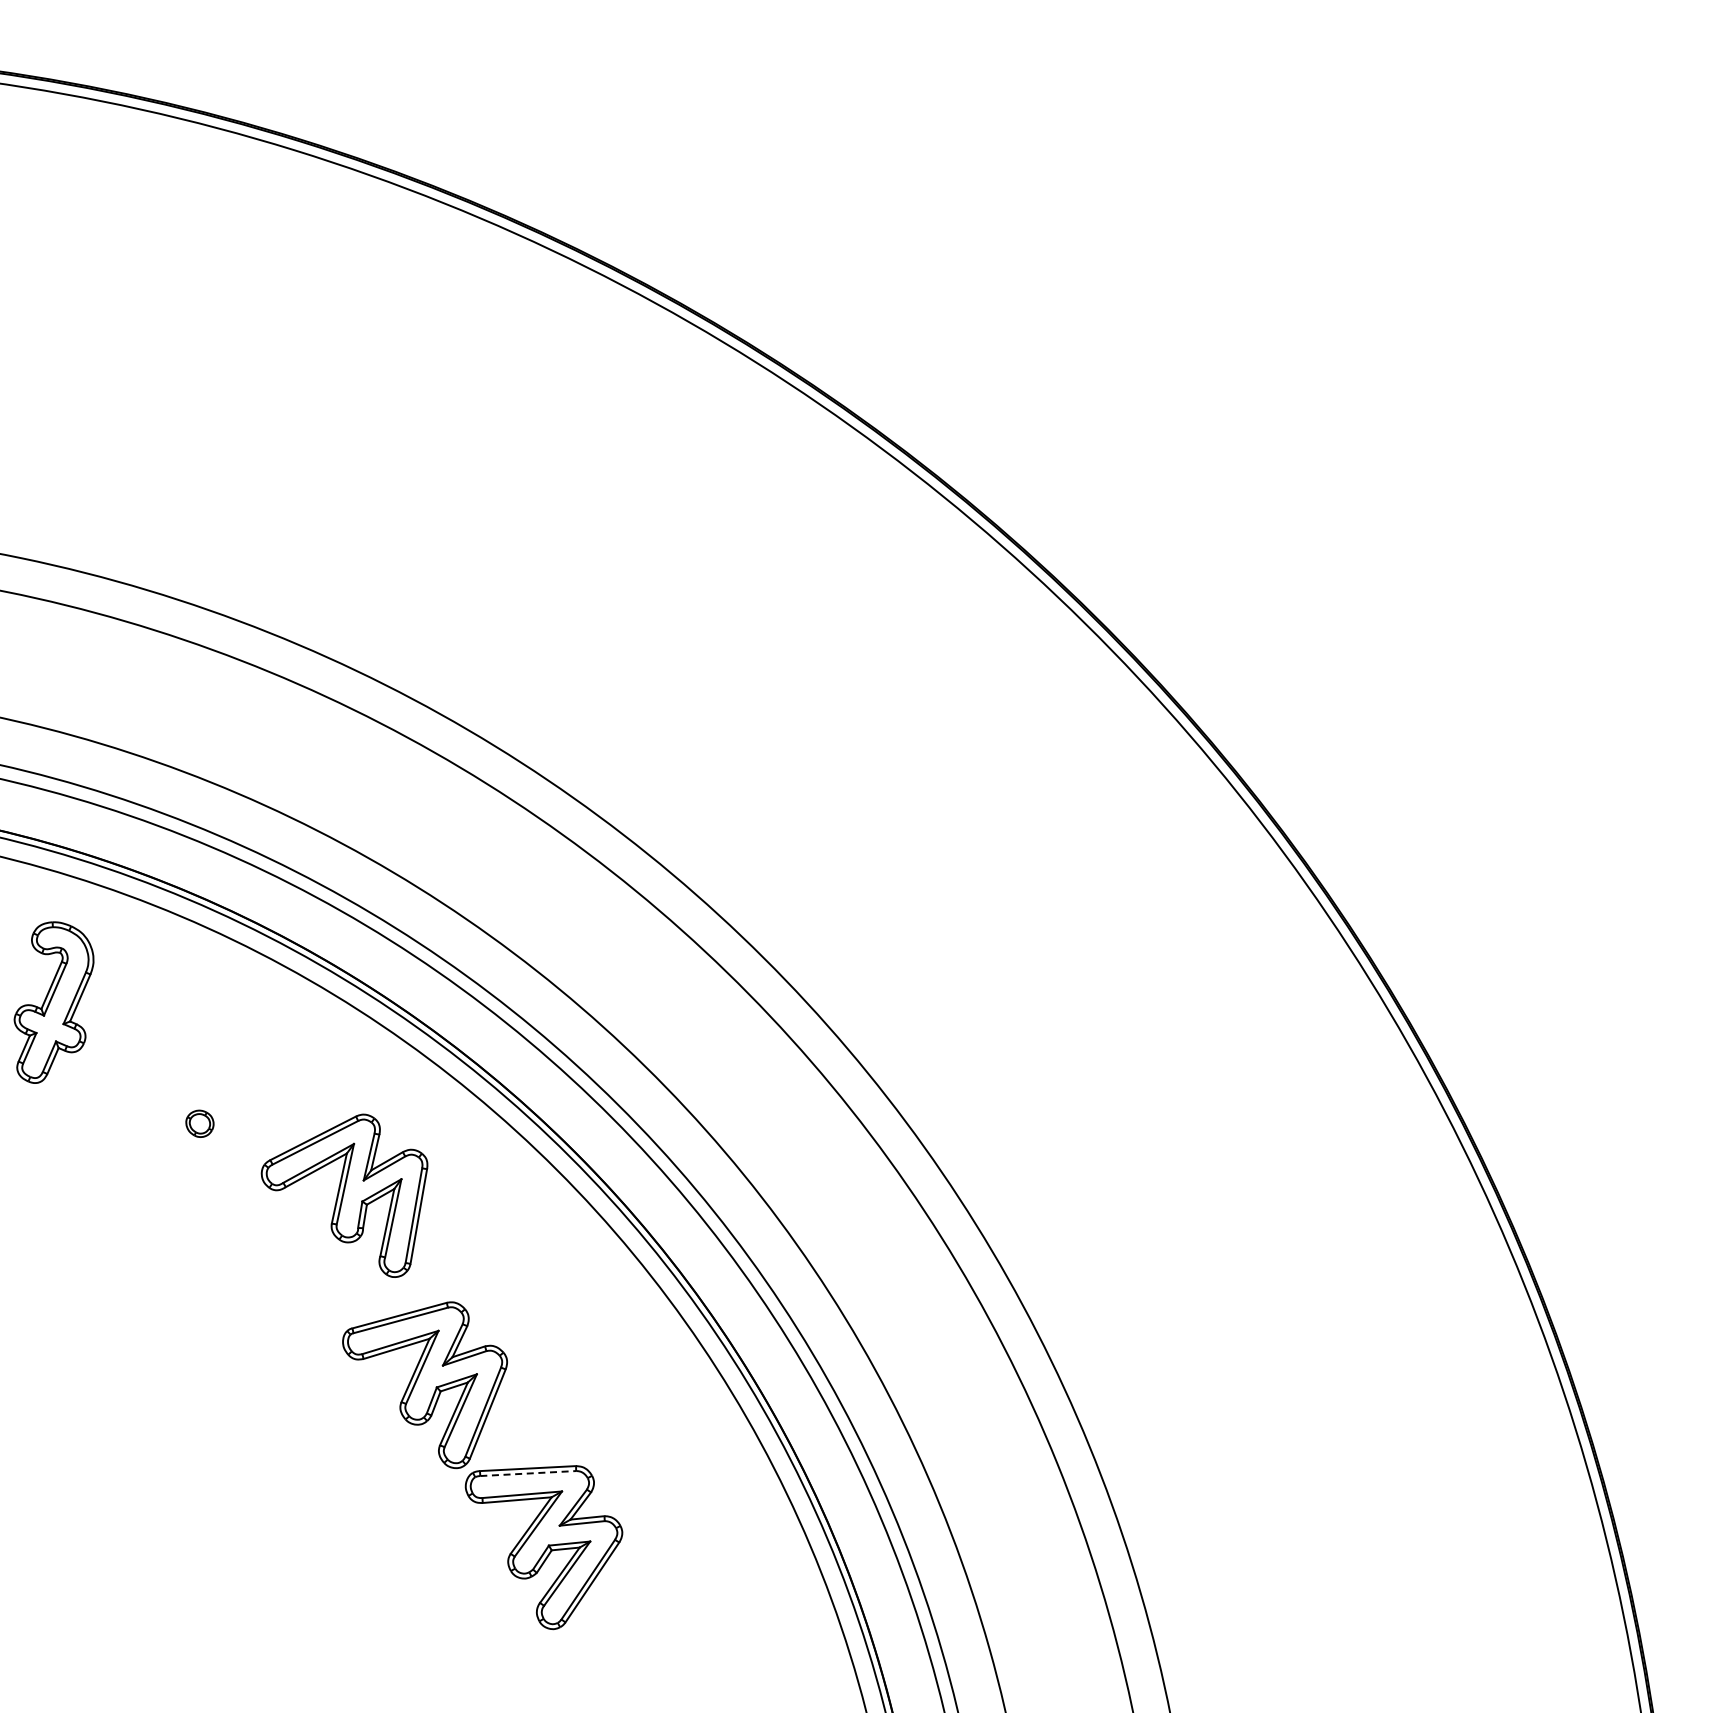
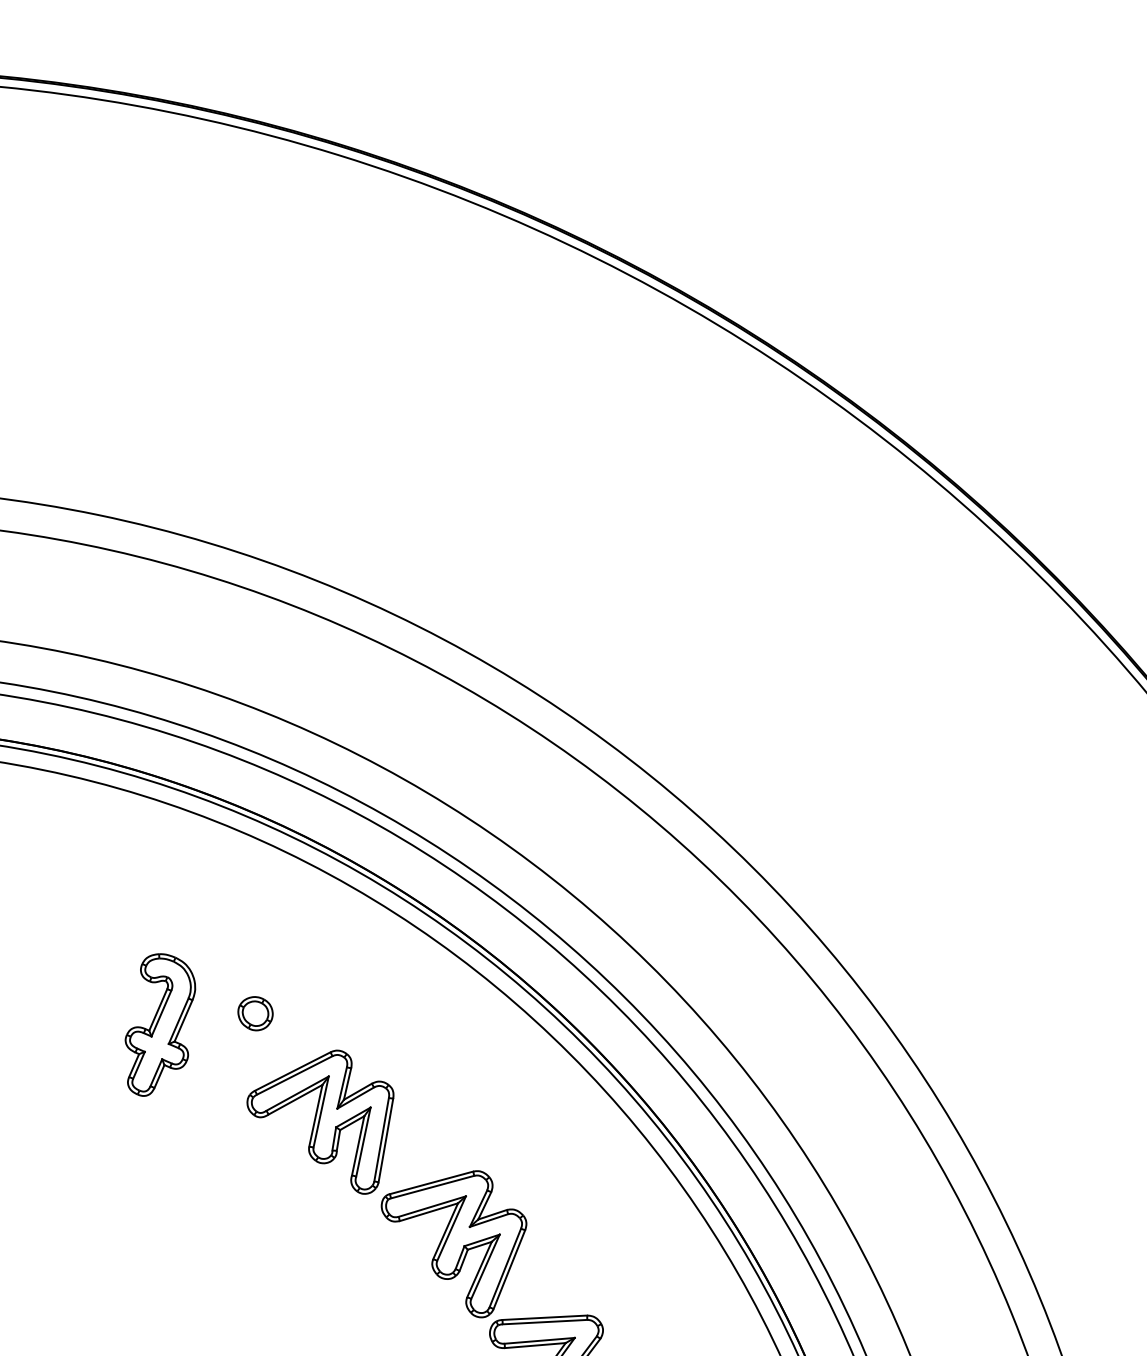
part: (53, 1002) -> (159, 1024), moved
part: (199, 1123) -> (255, 1013), size x1.43
part: (344, 1195) -> (320, 1121), moved
line: (528, 1473) -> (545, 1322), dashed -> solid

